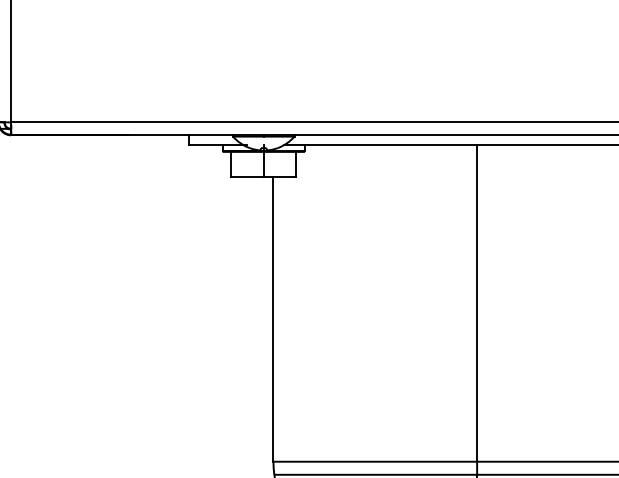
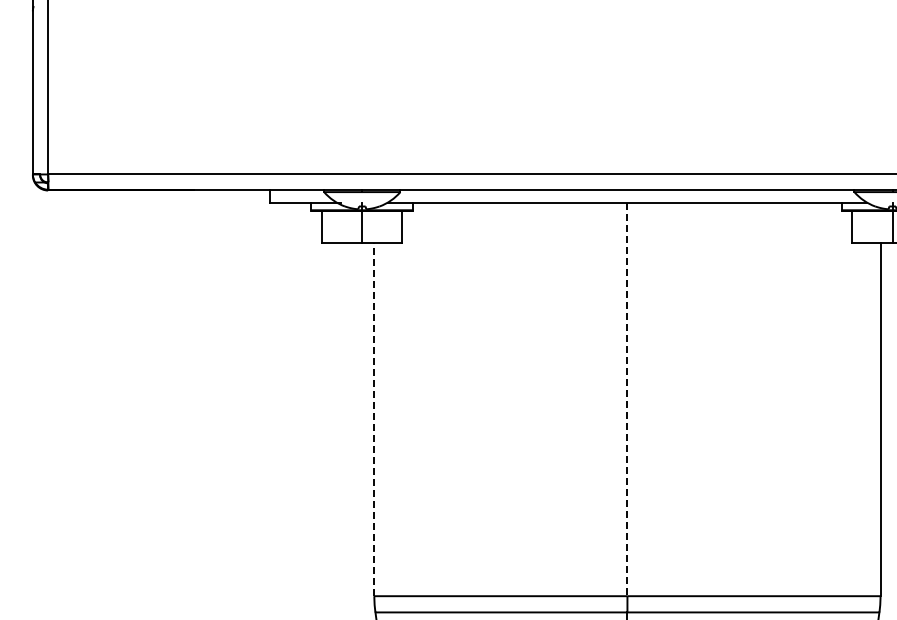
line: (477, 303) -> (627, 399), solid -> dashed
line: (273, 319) -> (374, 419), solid -> dashed

